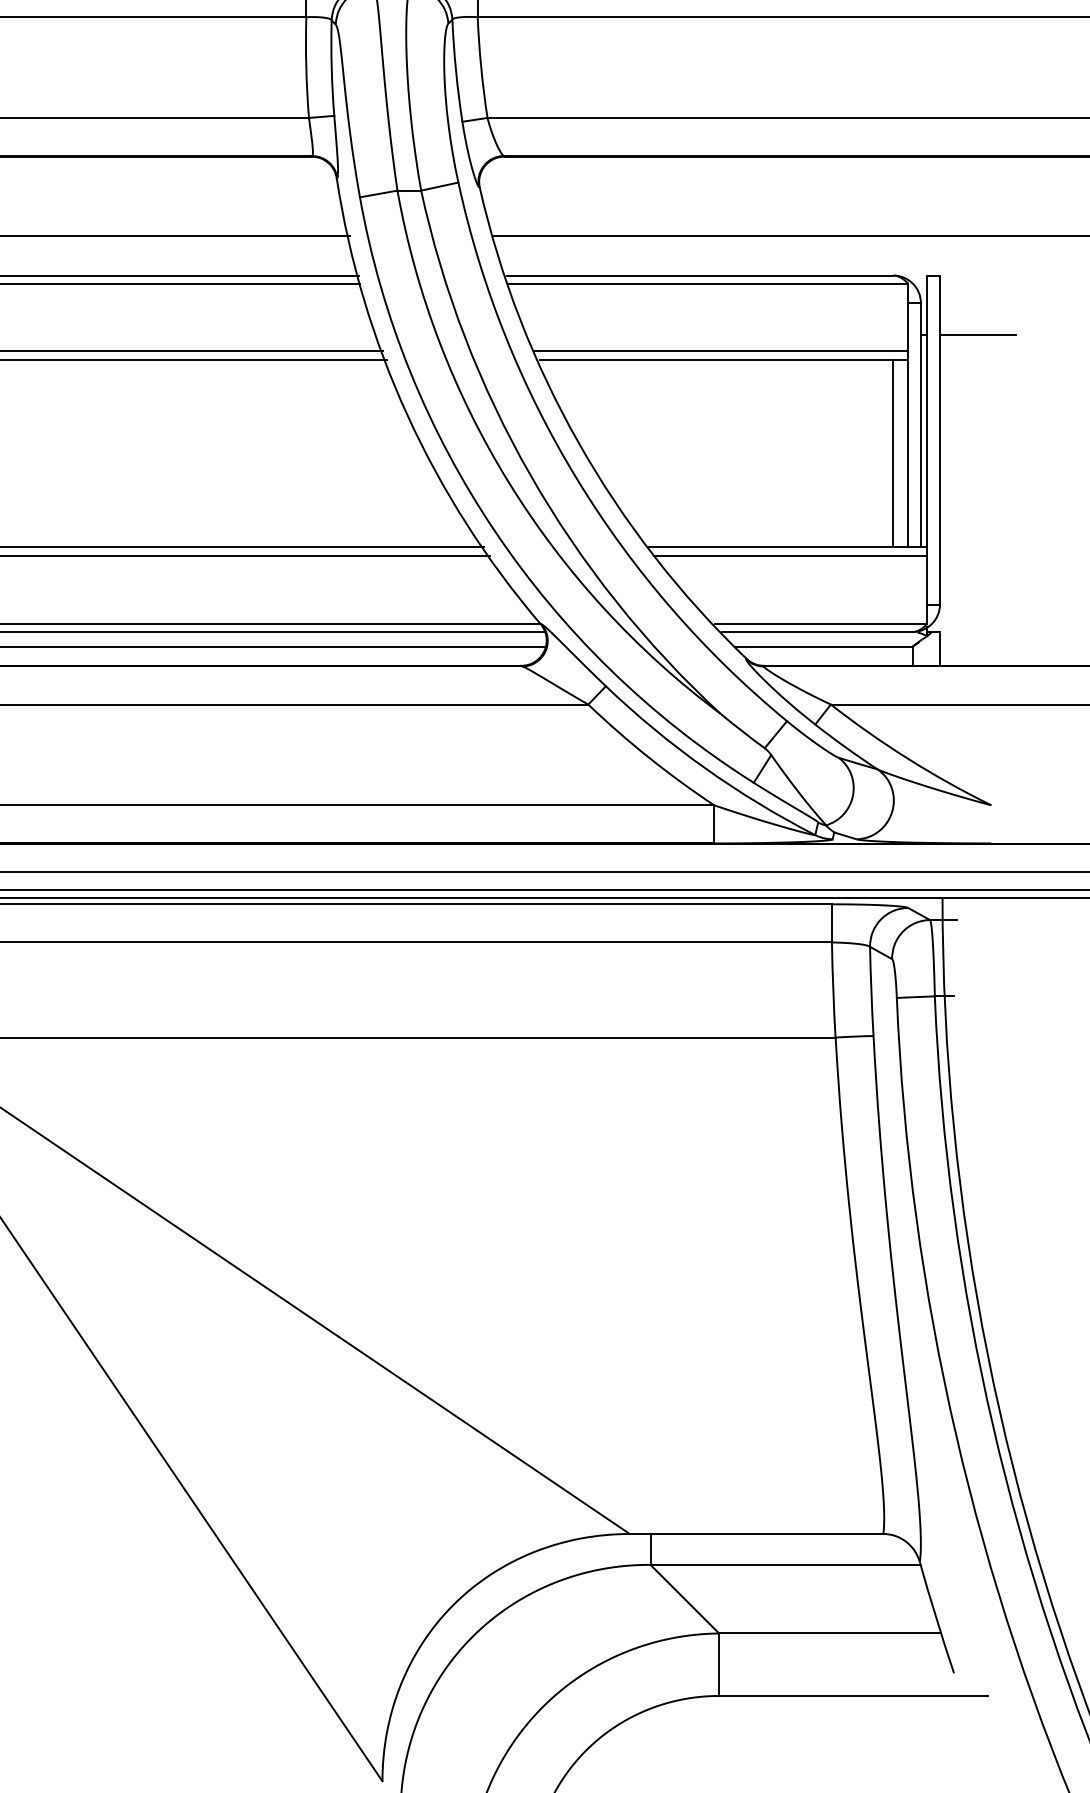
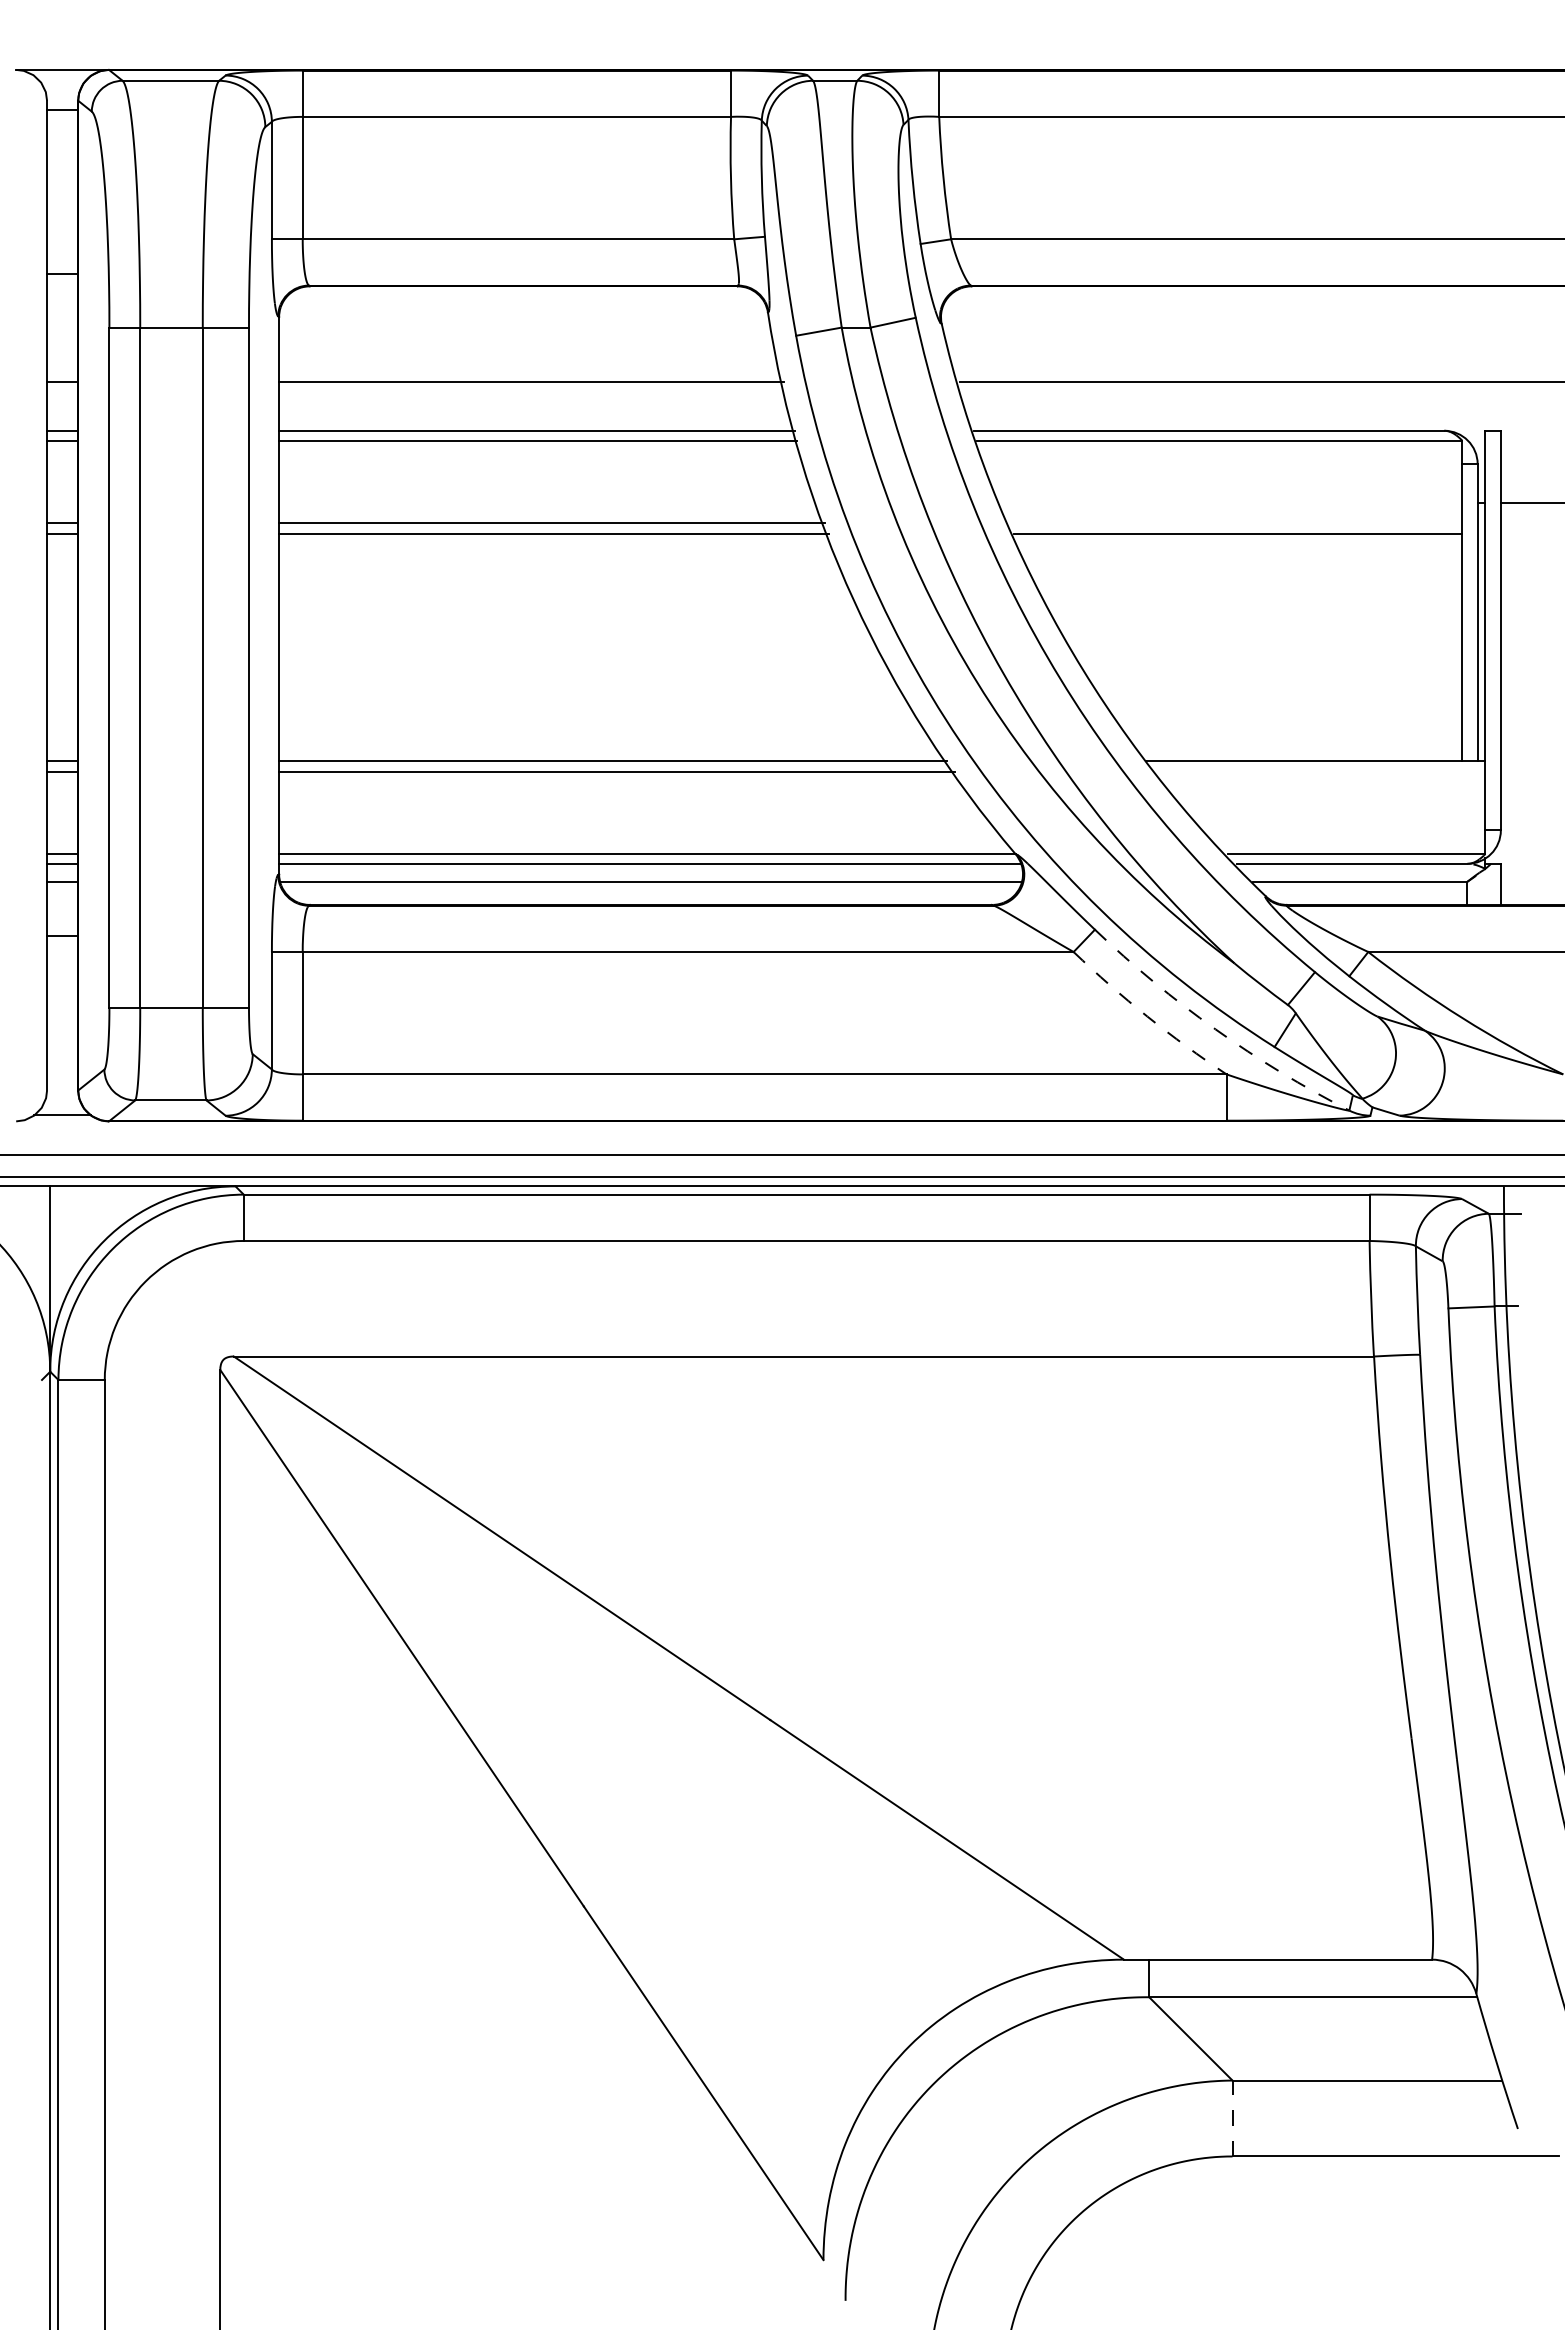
line: (721, 351) -> (1235, 522), removed
line: (893, 453) -> (1444, 646), removed
line: (790, 556) -> (1319, 771), removed
arc: (649, 757) -> (1147, 1016), solid -> dashed
arc: (705, 768) -> (1215, 1029), solid -> dashed
line: (719, 1664) -> (1232, 2118), solid -> dashed

